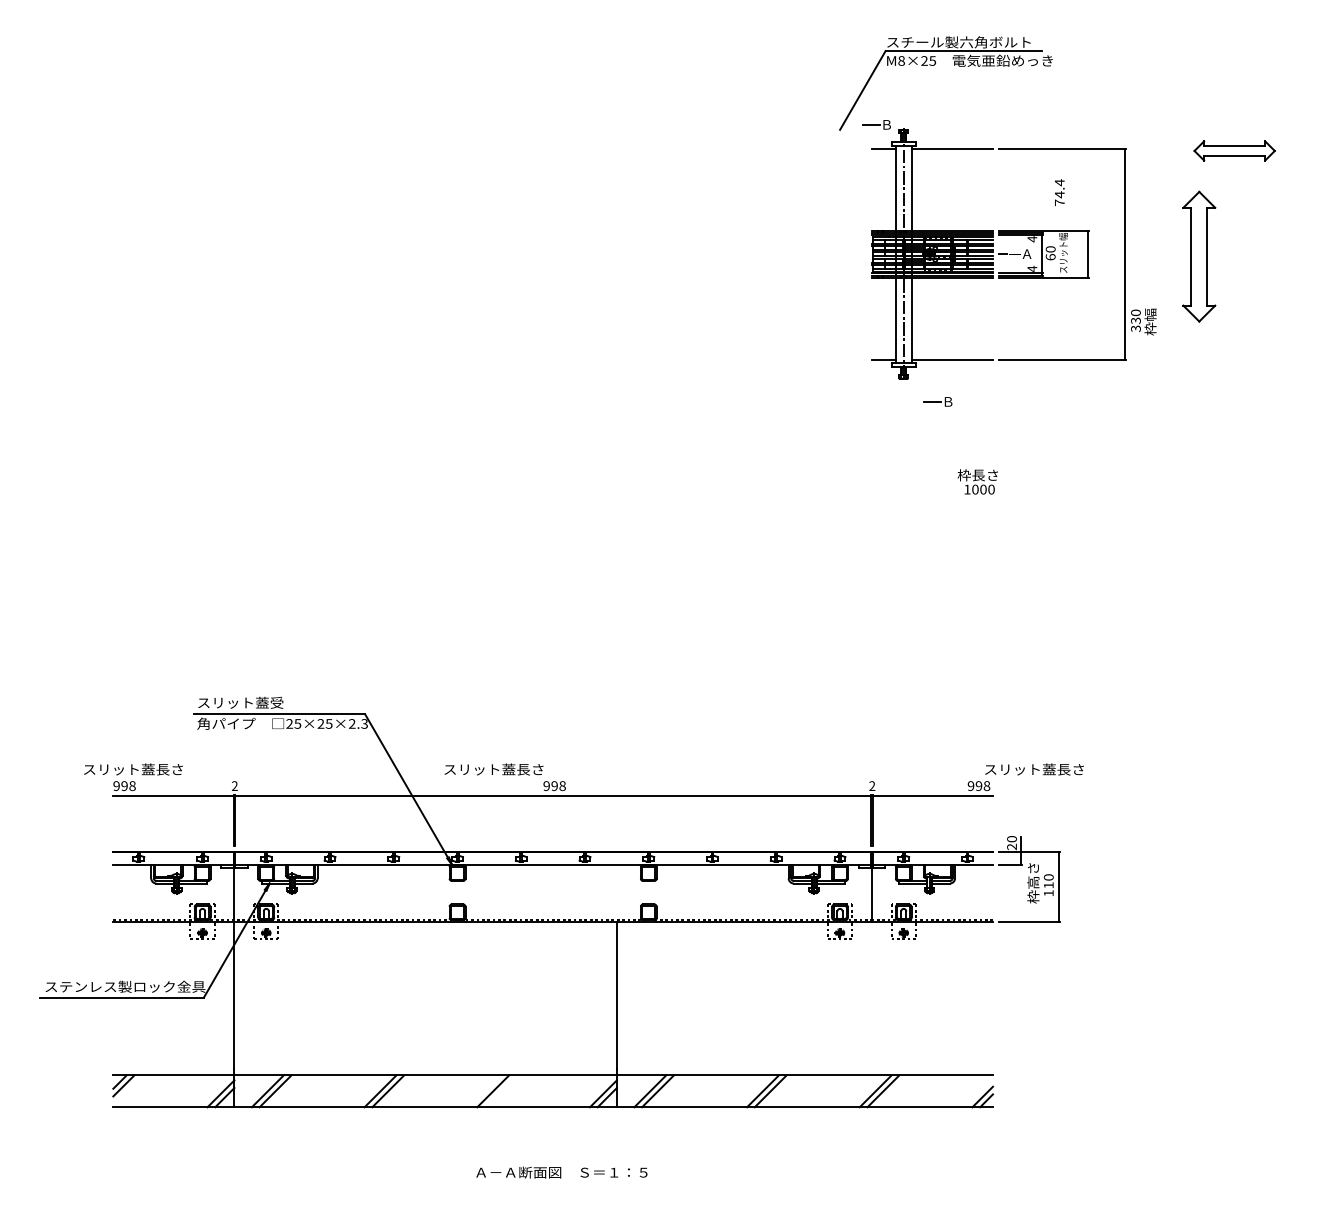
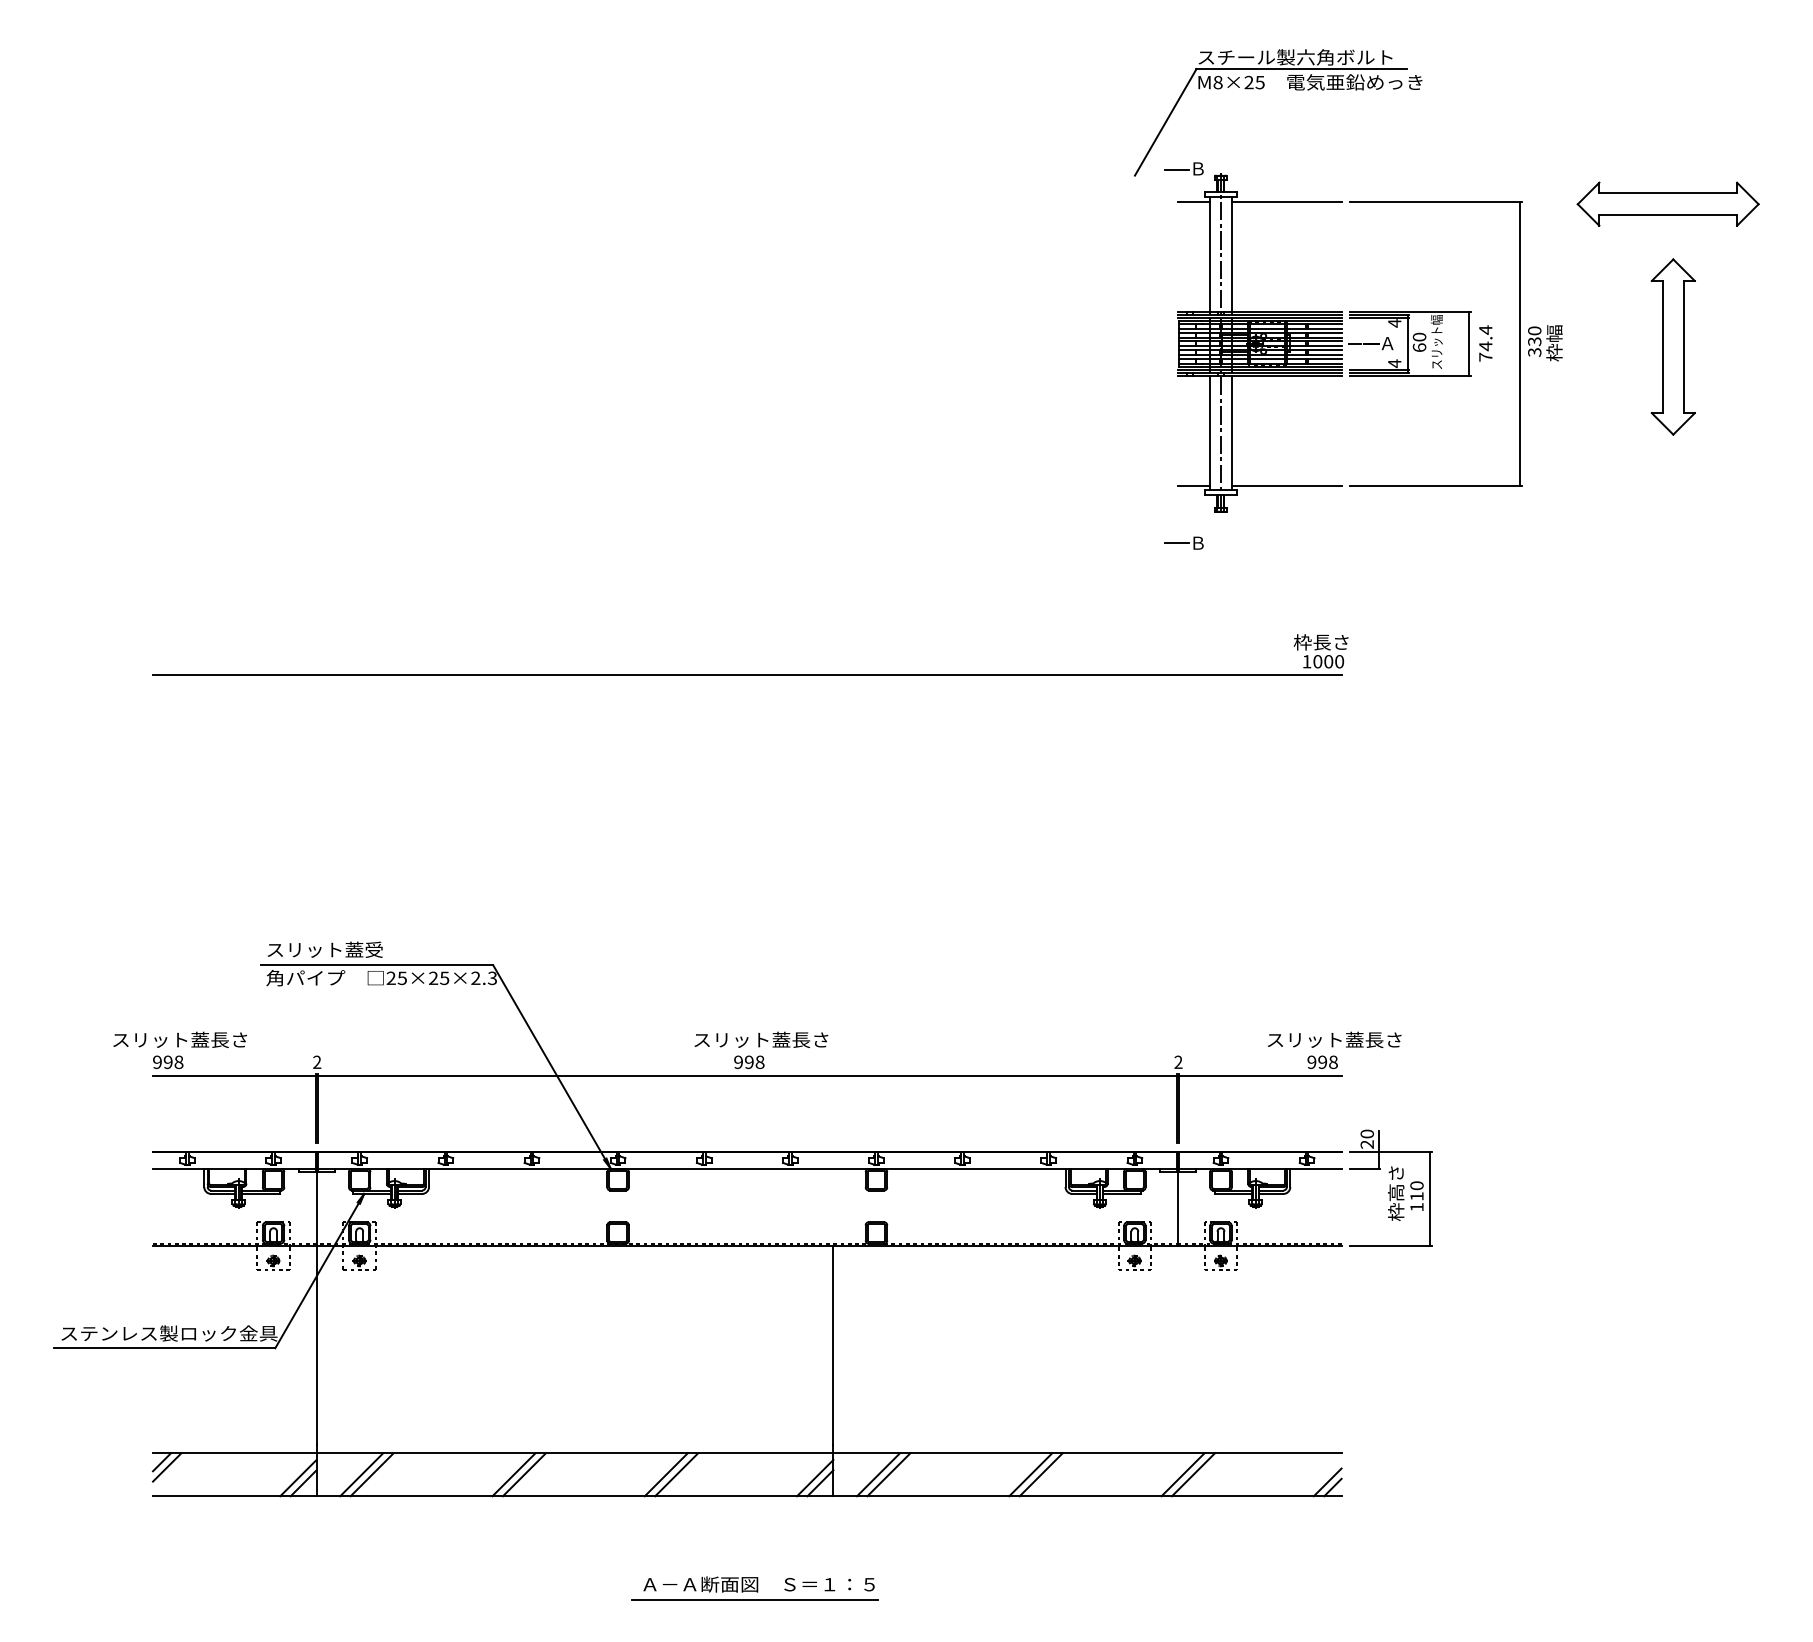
part: (1234, 150) -> (1667, 203), size x1.67
text: (1059, 192) -> (1485, 343), moved
part: (1198, 256) -> (1672, 346), moved
text: (1143, 322) -> (1545, 343), moved
part: (937, 401) -> (1183, 542), moved
line: (553, 499) -> (747, 675), added
text: (494, 769) -> (761, 1039), moved
text: (1034, 769) -> (1334, 1039), moved
line: (500, 1091) -> (676, 1474), added
line: (559, 1184) -> (755, 1600), added

